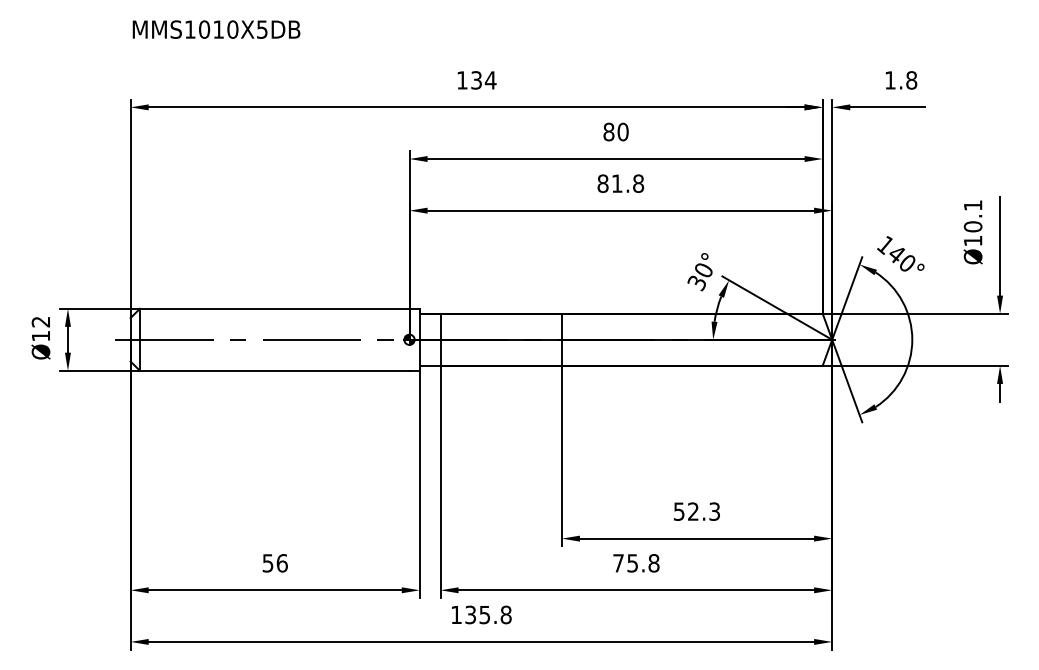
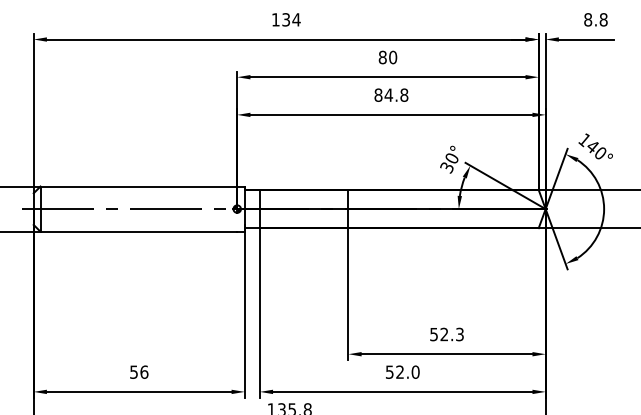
text: (890, 80) -> (588, 19), 1.8 -> 8.8
text: (617, 183) -> (389, 95), 81.8 -> 84.8
text: (636, 563) -> (402, 372), 75.8 -> 52.0

